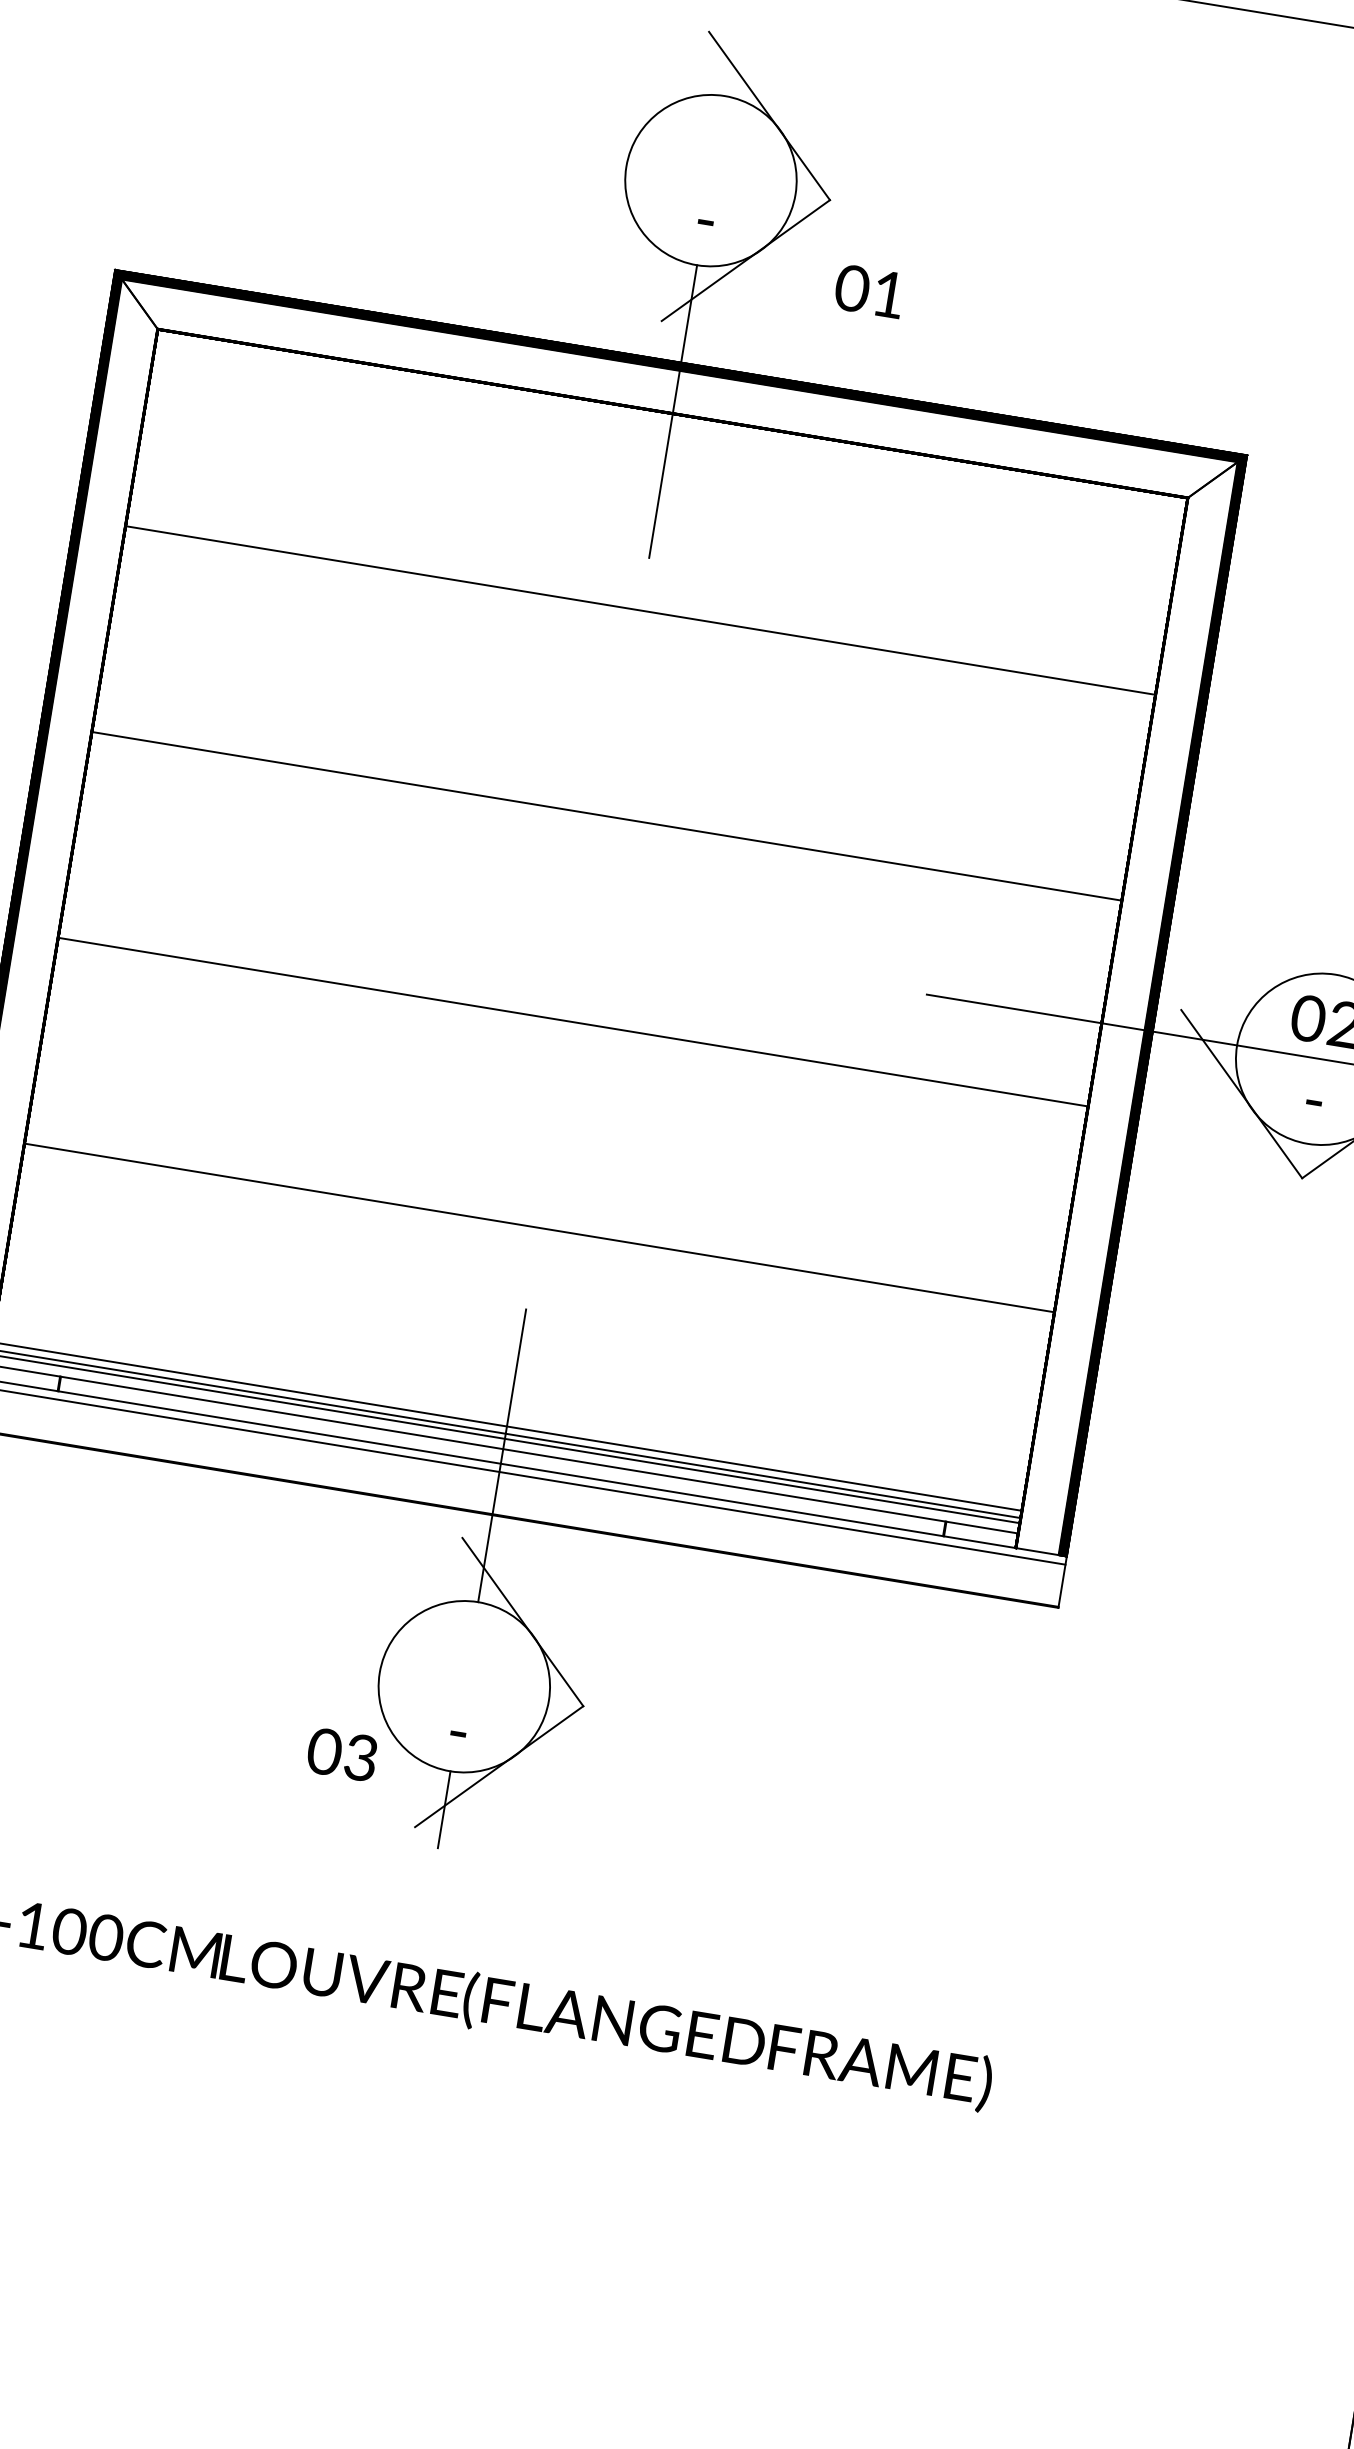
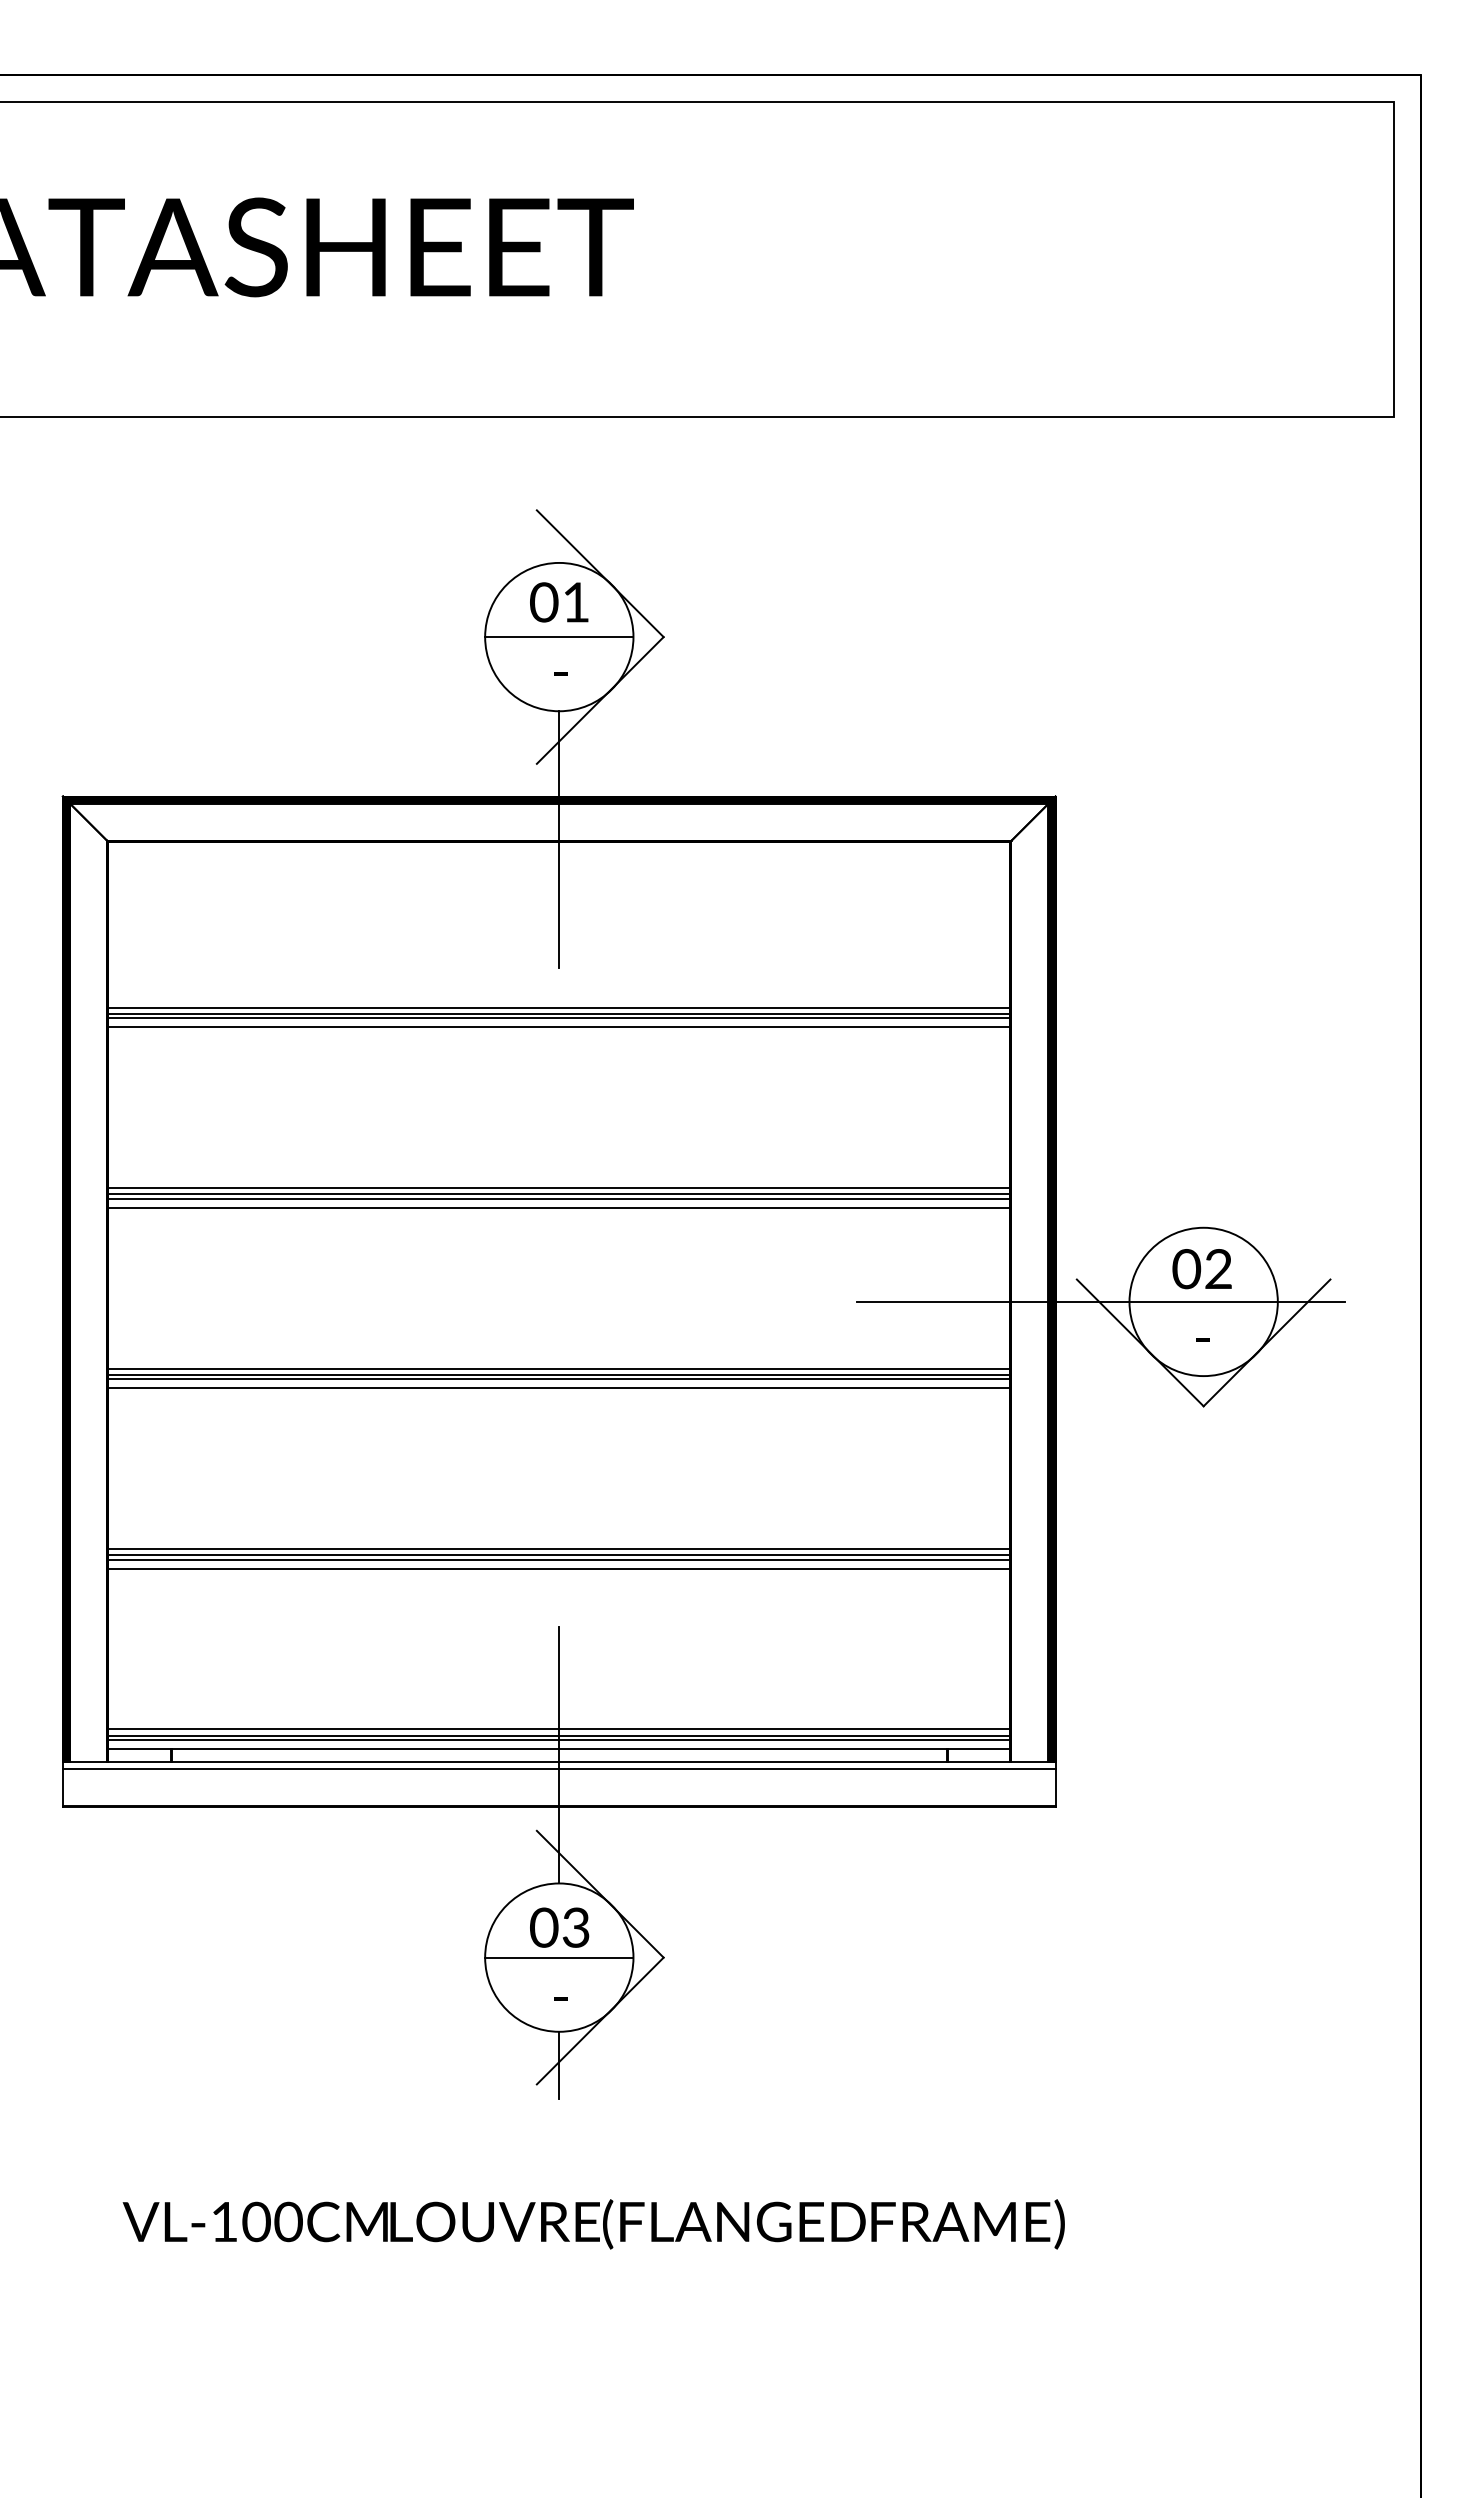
line: (711, 181) -> (559, 637), added
text: (869, 291) -> (559, 602), moved
line: (642, 603) -> (559, 1007), added
line: (639, 615) -> (559, 1018), added
line: (638, 625) -> (559, 1027), added
line: (608, 809) -> (559, 1188), added
line: (606, 820) -> (559, 1198), added
line: (604, 831) -> (559, 1207), added
line: (574, 1014) -> (559, 1368), added
line: (572, 1027) -> (559, 1379), added
line: (570, 1037) -> (559, 1388), added
line: (540, 1220) -> (559, 1548), added
line: (538, 1232) -> (559, 1559), added
line: (537, 1242) -> (559, 1568), added
line: (464, 1686) -> (559, 1957), added
text: (342, 1754) -> (559, 1927), moved

